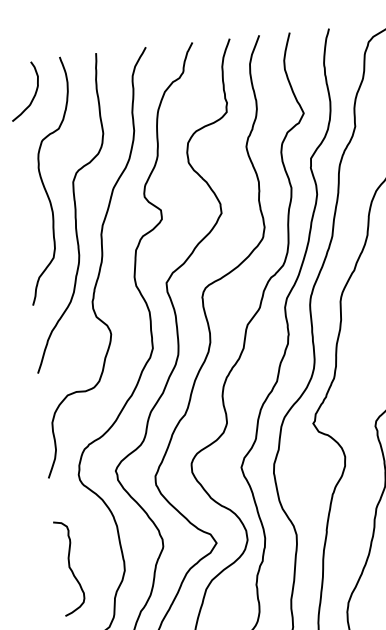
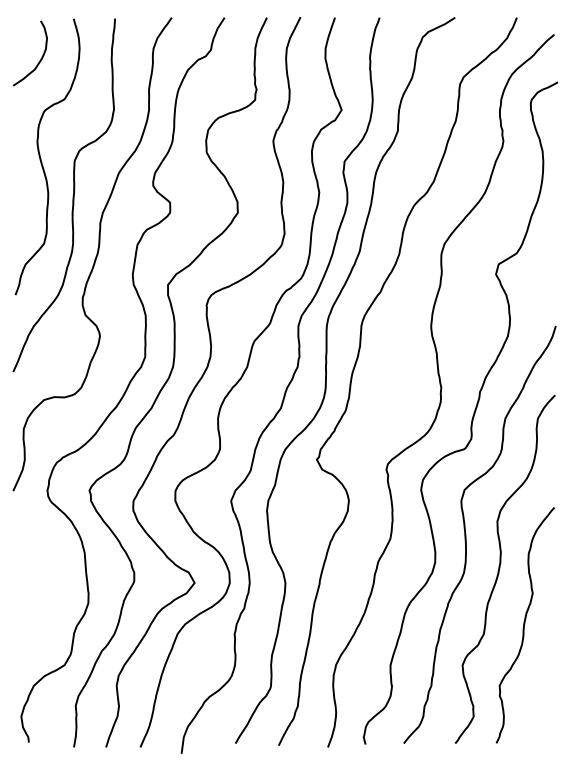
curve: (69, 568) -> (26, 594), removed

